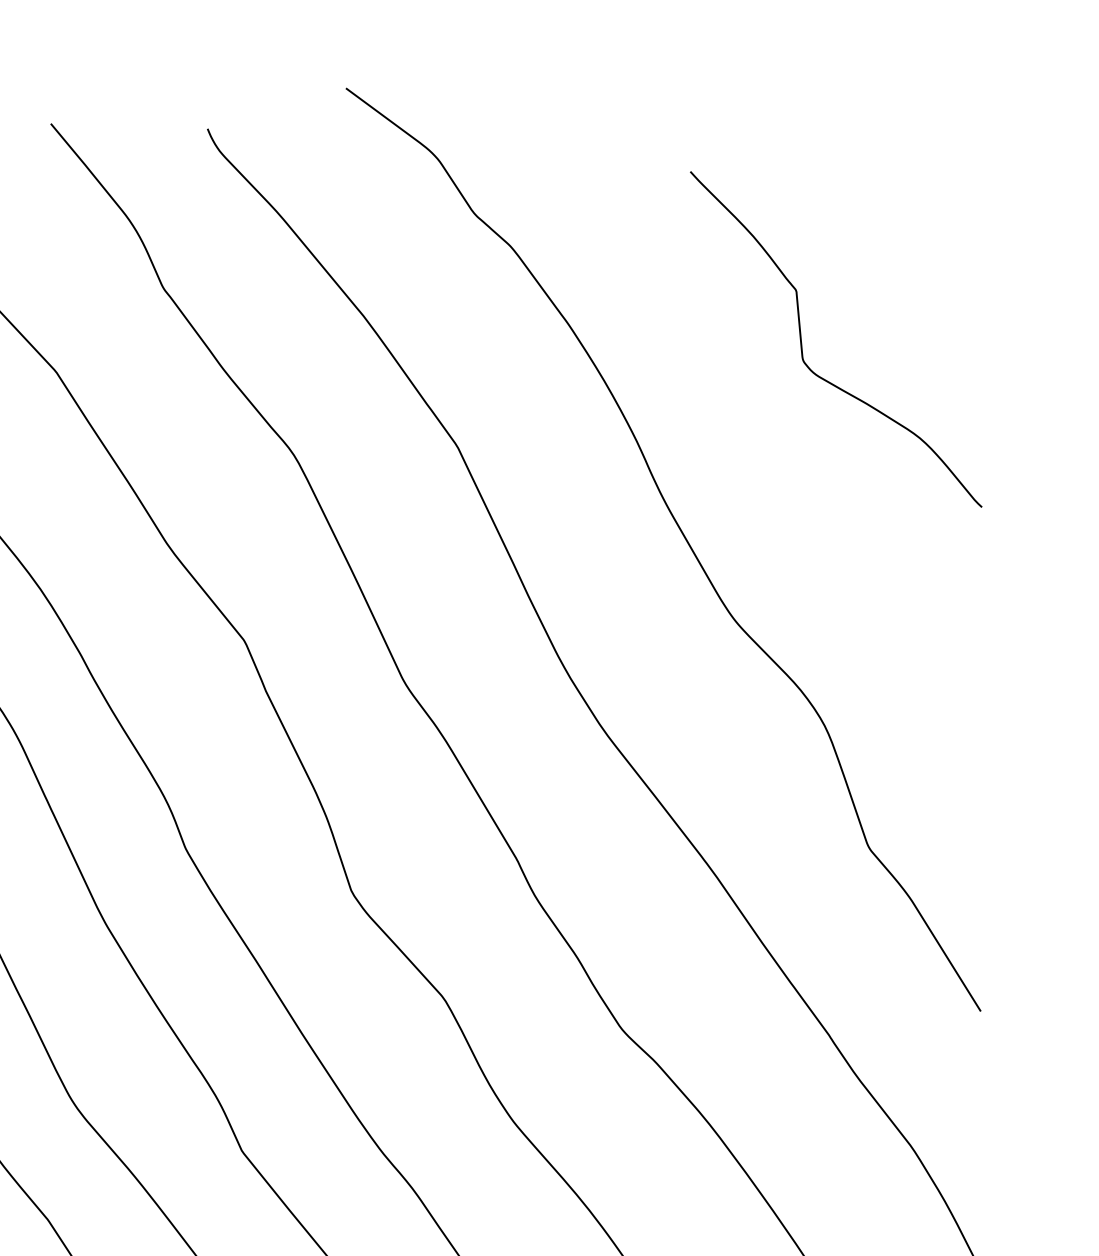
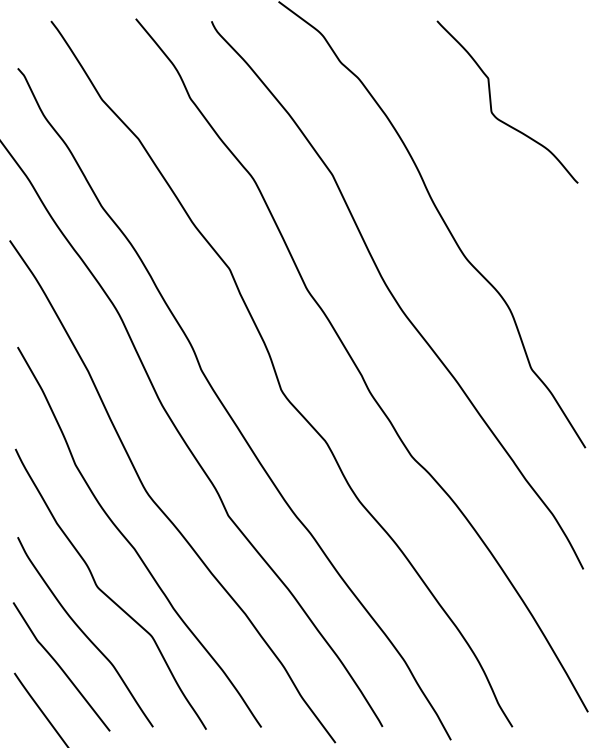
curve: (802, 338) -> (491, 101), moved

